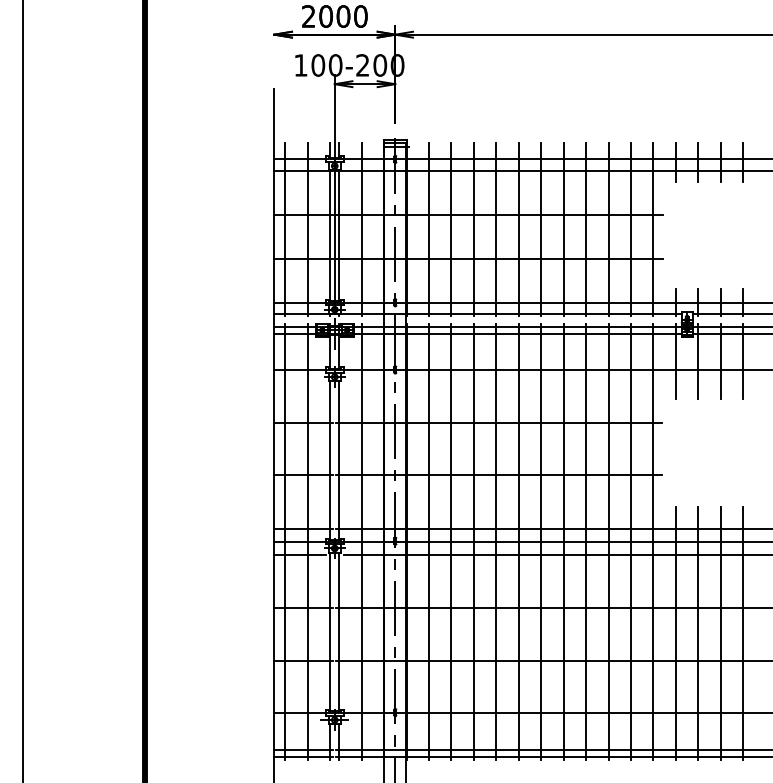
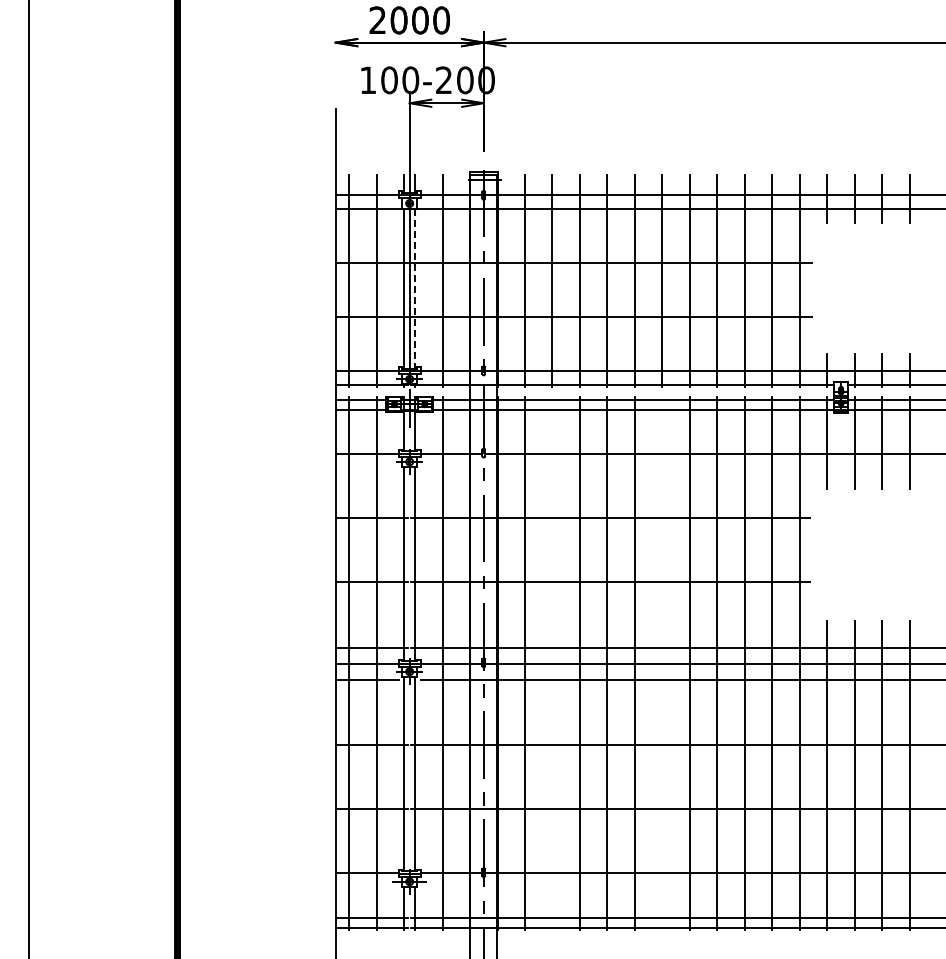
line: (339, 236) -> (415, 289), solid -> dashed
line: (451, 541) -> (552, 663), removed
line: (541, 541) -> (662, 663), removed

